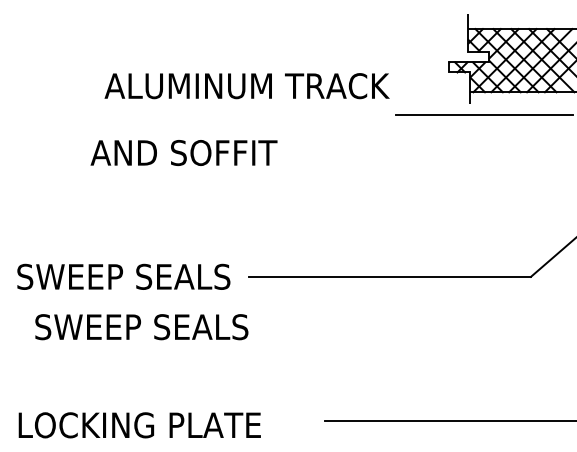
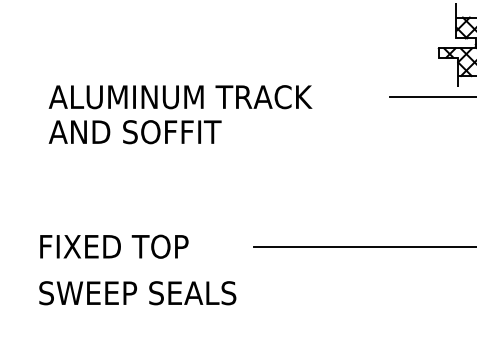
text: (246, 86) -> (180, 97), moved
text: (183, 152) -> (134, 131), moved
text: (123, 276) -> (137, 246), SWEEP SEALS -> FIXED TOP
text: (141, 327) -> (137, 293), moved

